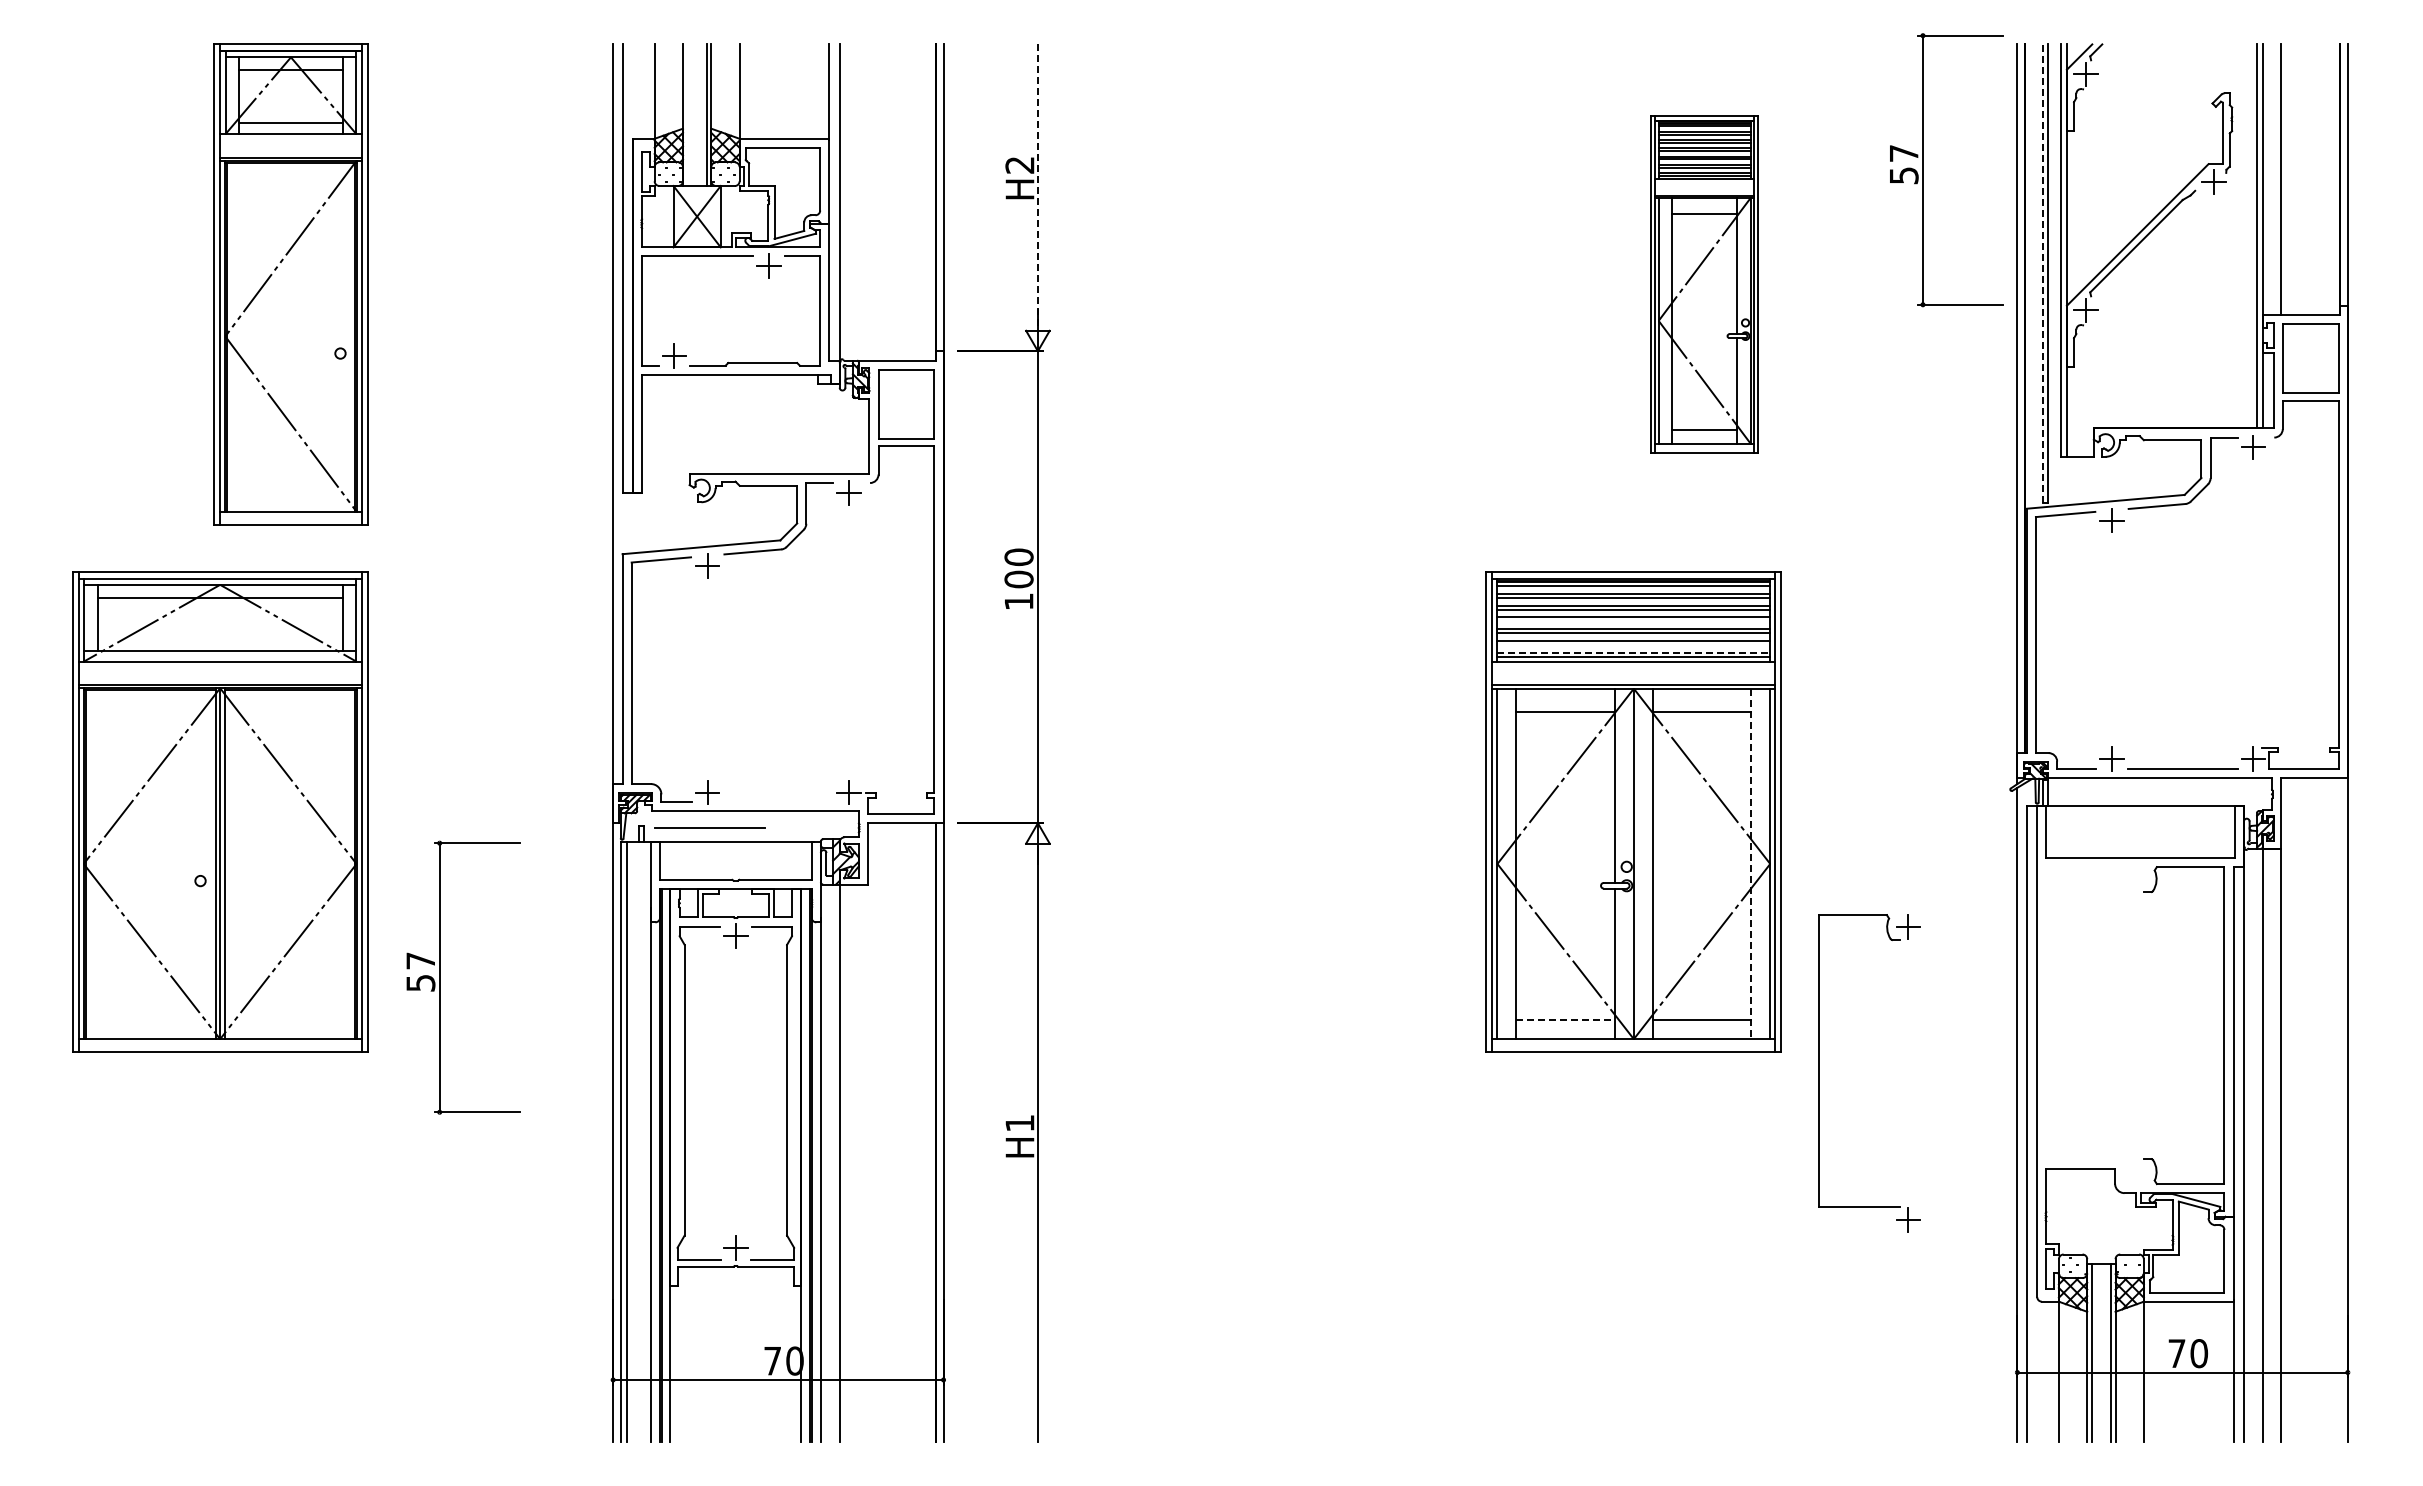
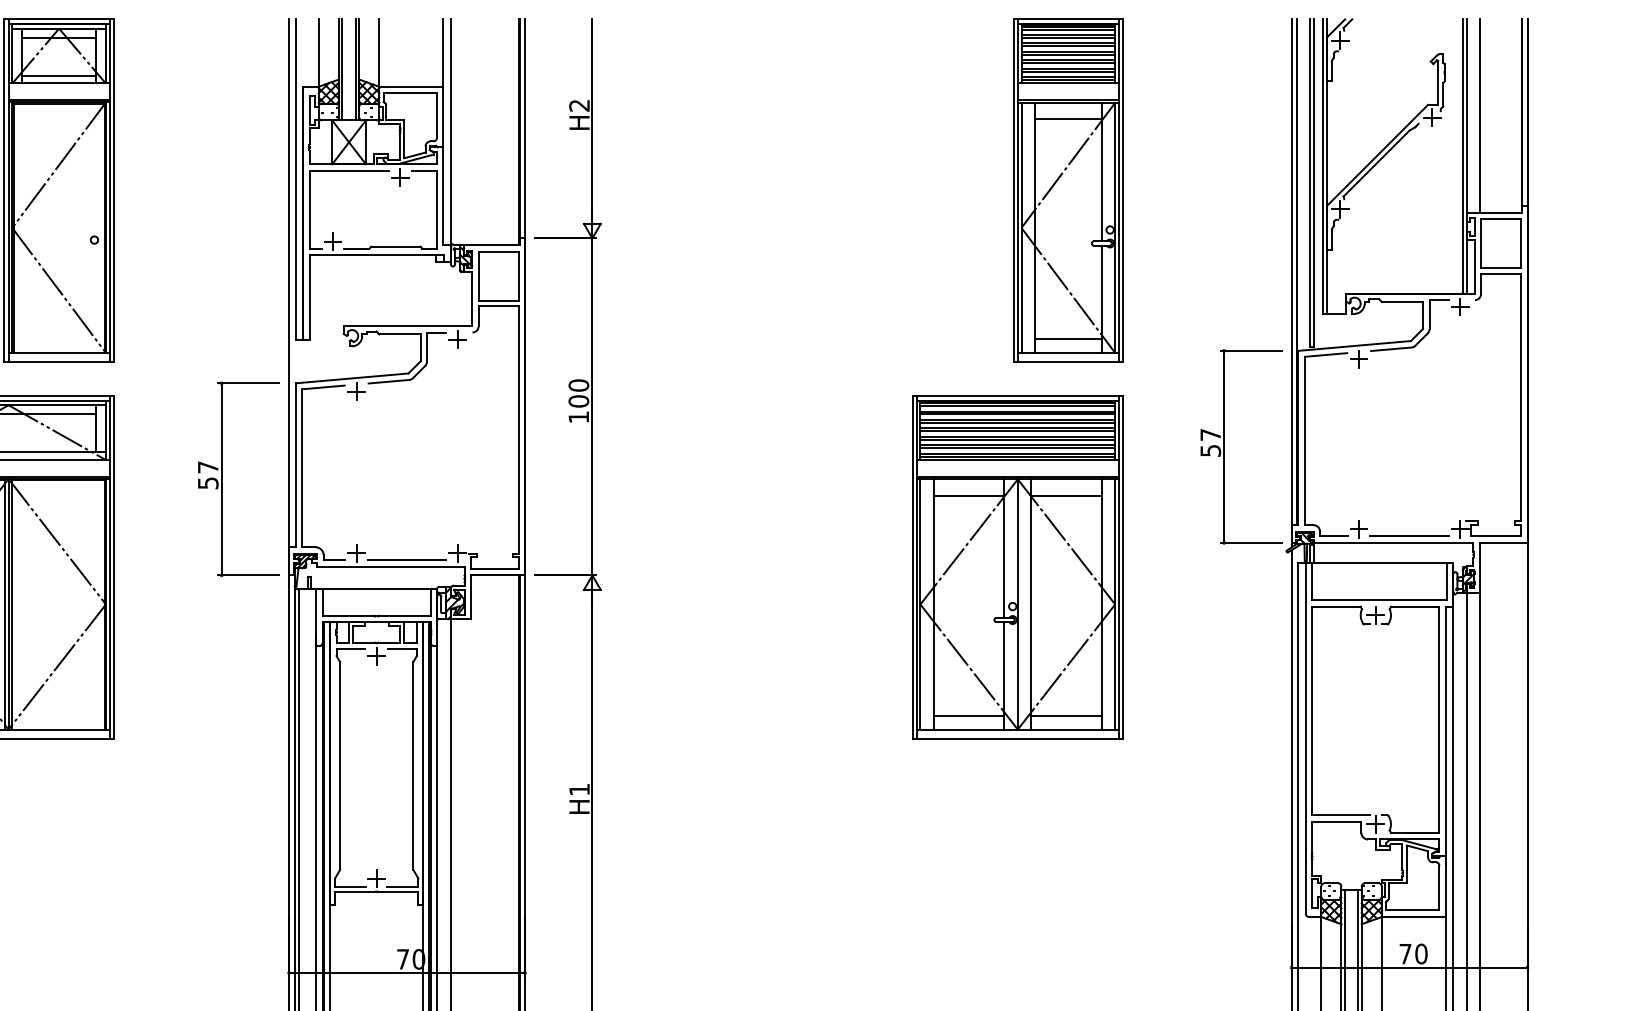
line: (687, 115) -> (342, 70), added
part: (1923, 170) -> (1224, 447), moved
line: (1037, 186) -> (592, 120), dashed -> solid
line: (2043, 273) -> (1310, 182), dashed -> solid
part: (1704, 284) -> (1068, 190), size x1.43
line: (1633, 621) -> (1017, 431), added
line: (1633, 645) -> (1017, 448), added
line: (1634, 652) -> (1018, 453), dashed -> solid
line: (709, 827) -> (406, 559), moved
line: (1751, 864) -> (1101, 604), dashed -> solid
part: (440, 977) -> (222, 479), moved
line: (1566, 1019) -> (969, 715), dashed -> solid
part: (1819, 1073) -> (1312, 719), moved

